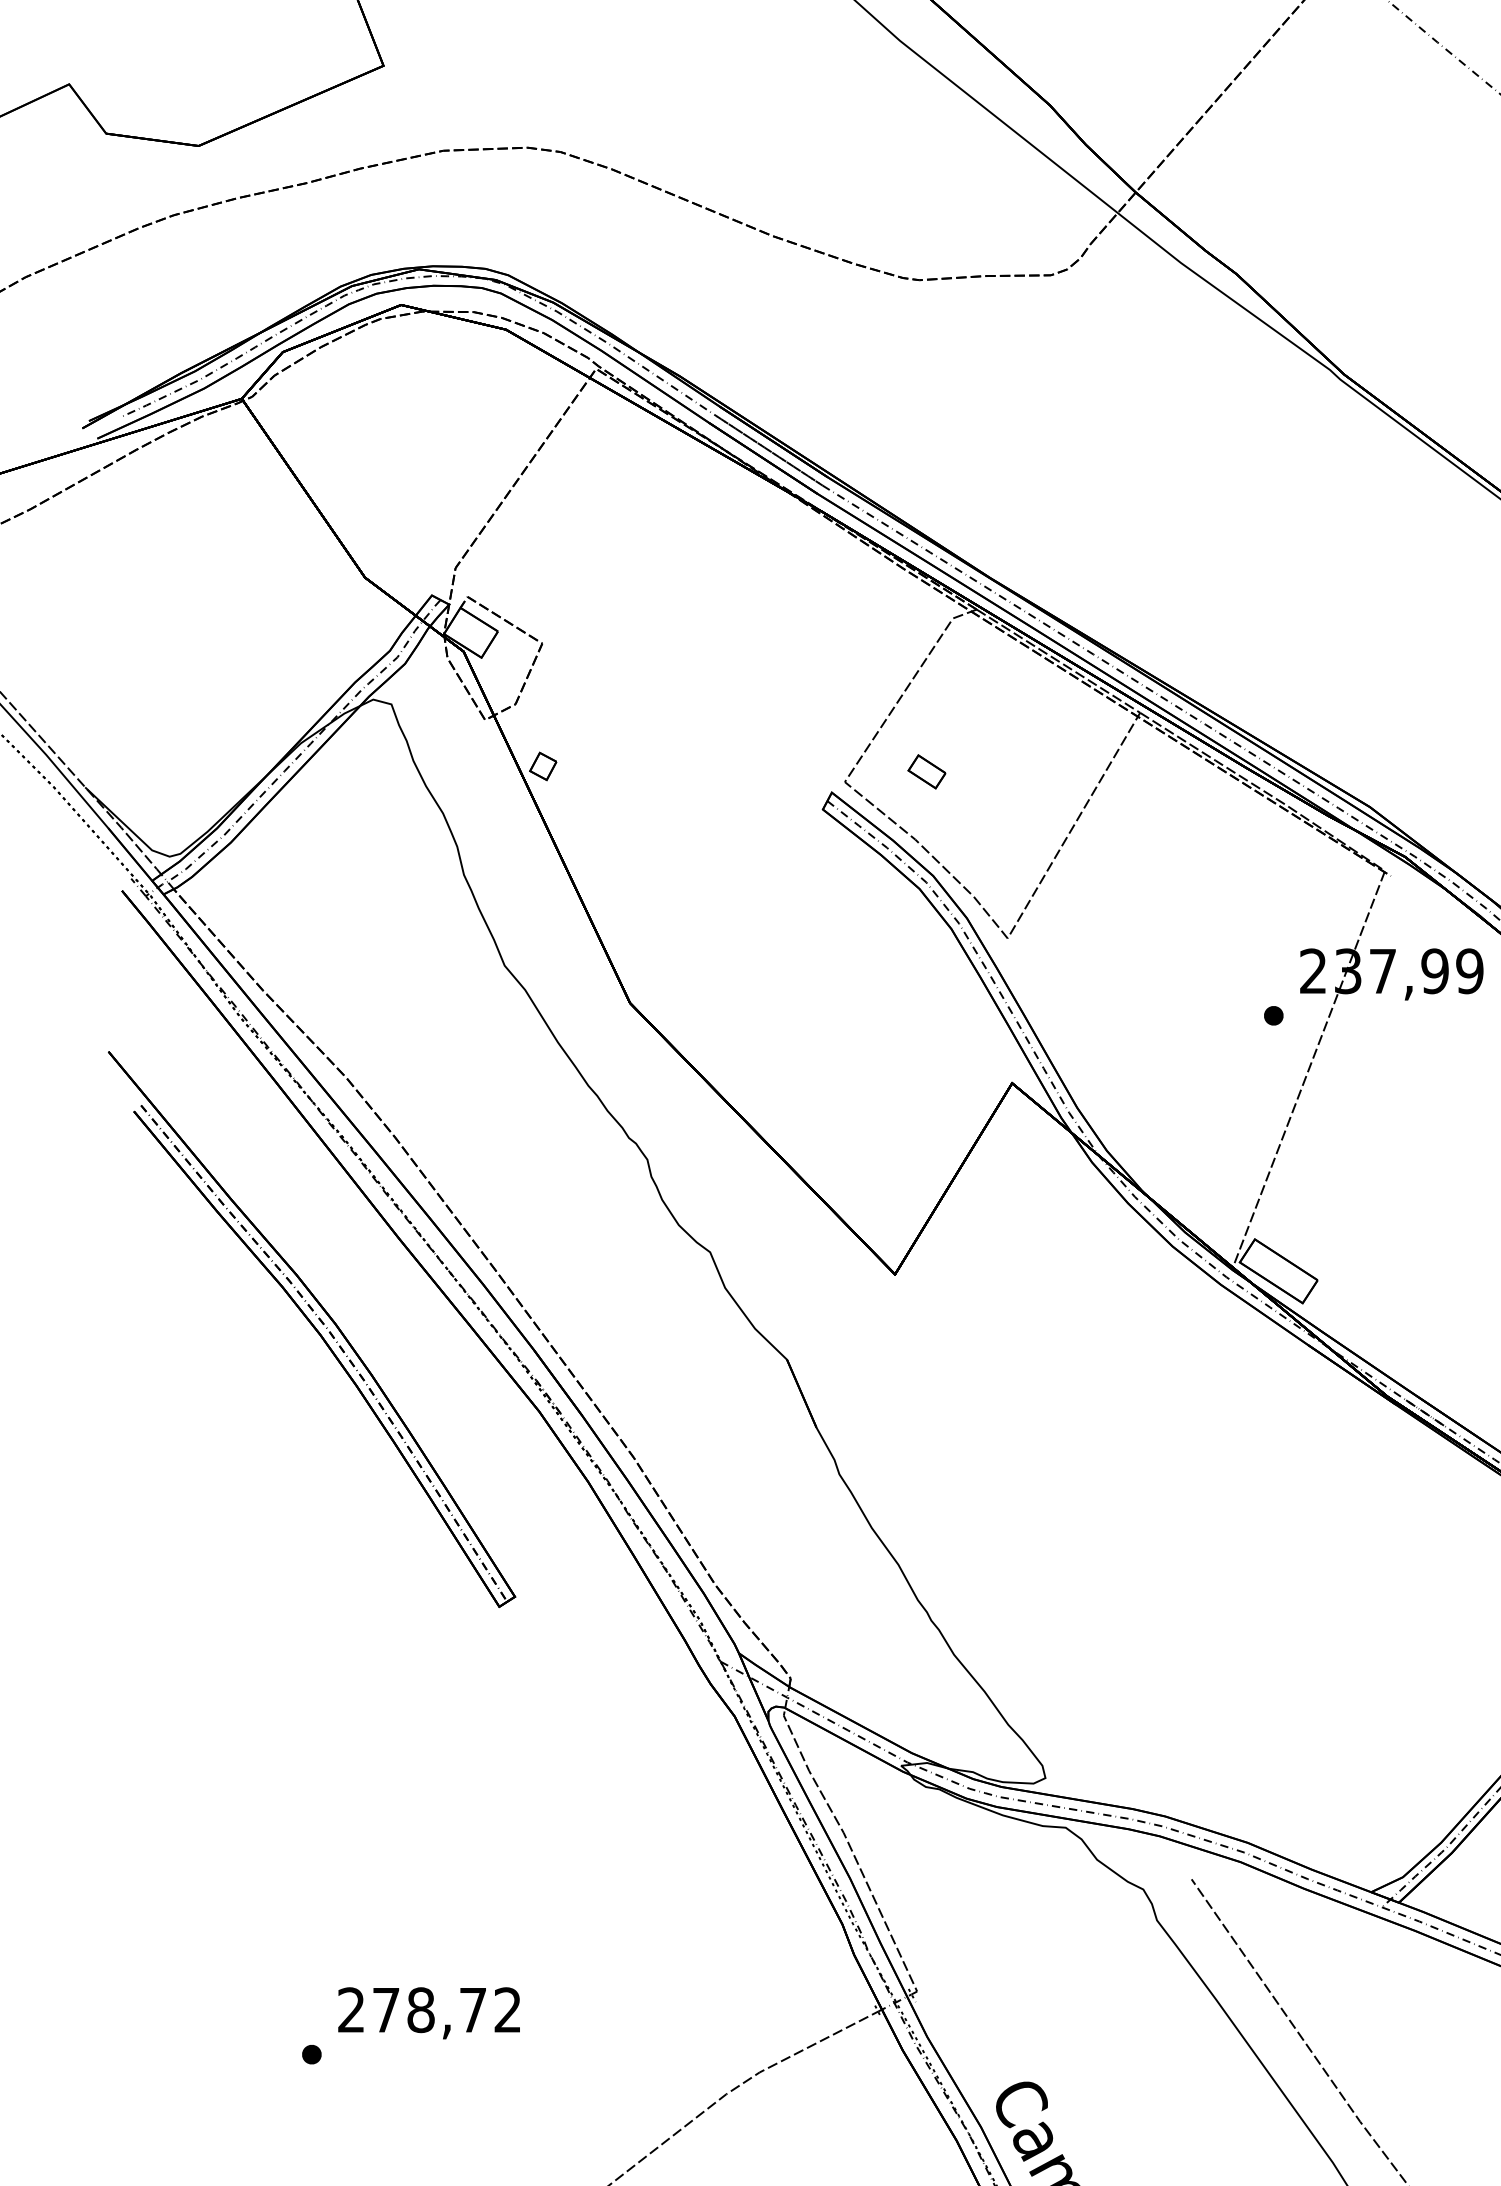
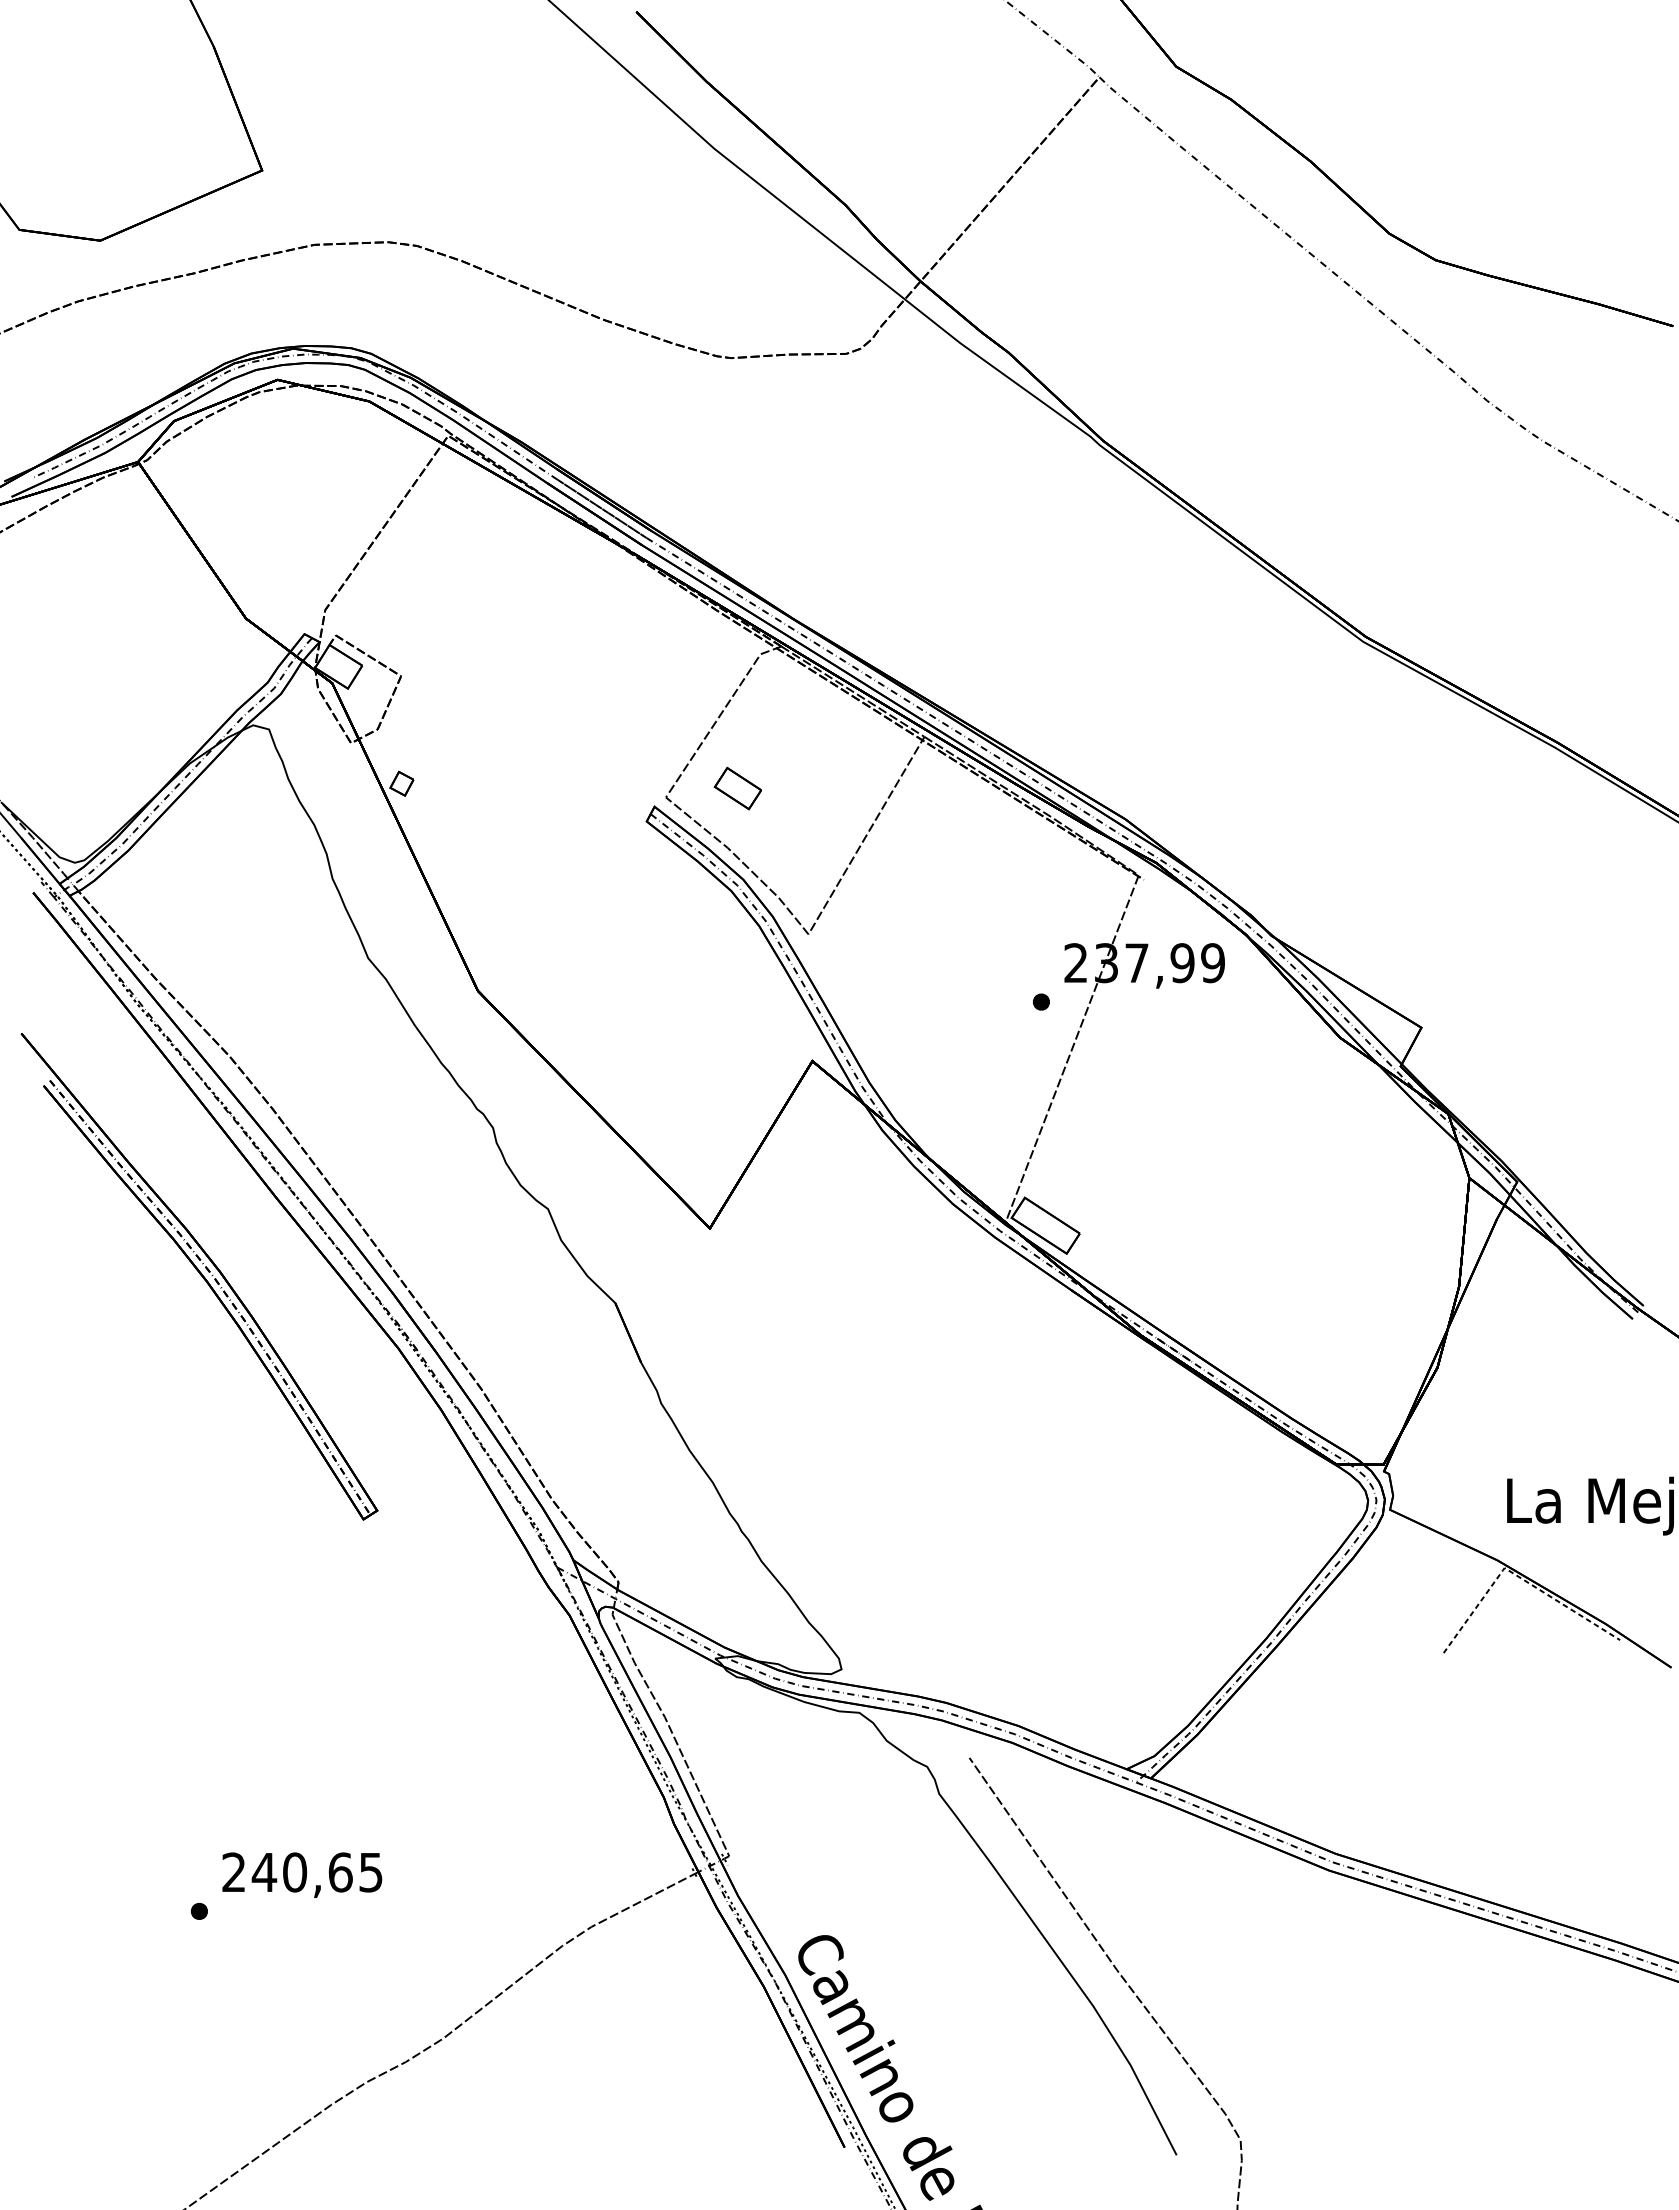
part: (926, 771) -> (737, 788), size x1.43
text: (445, 2010) -> (316, 1872), 278,72 -> 240,65

